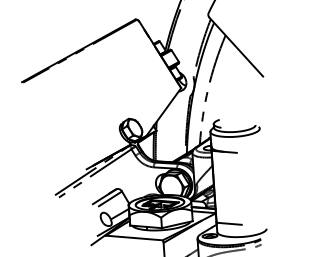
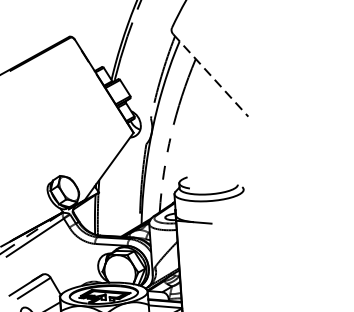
line: (236, 47) -> (211, 75), solid -> dashed

